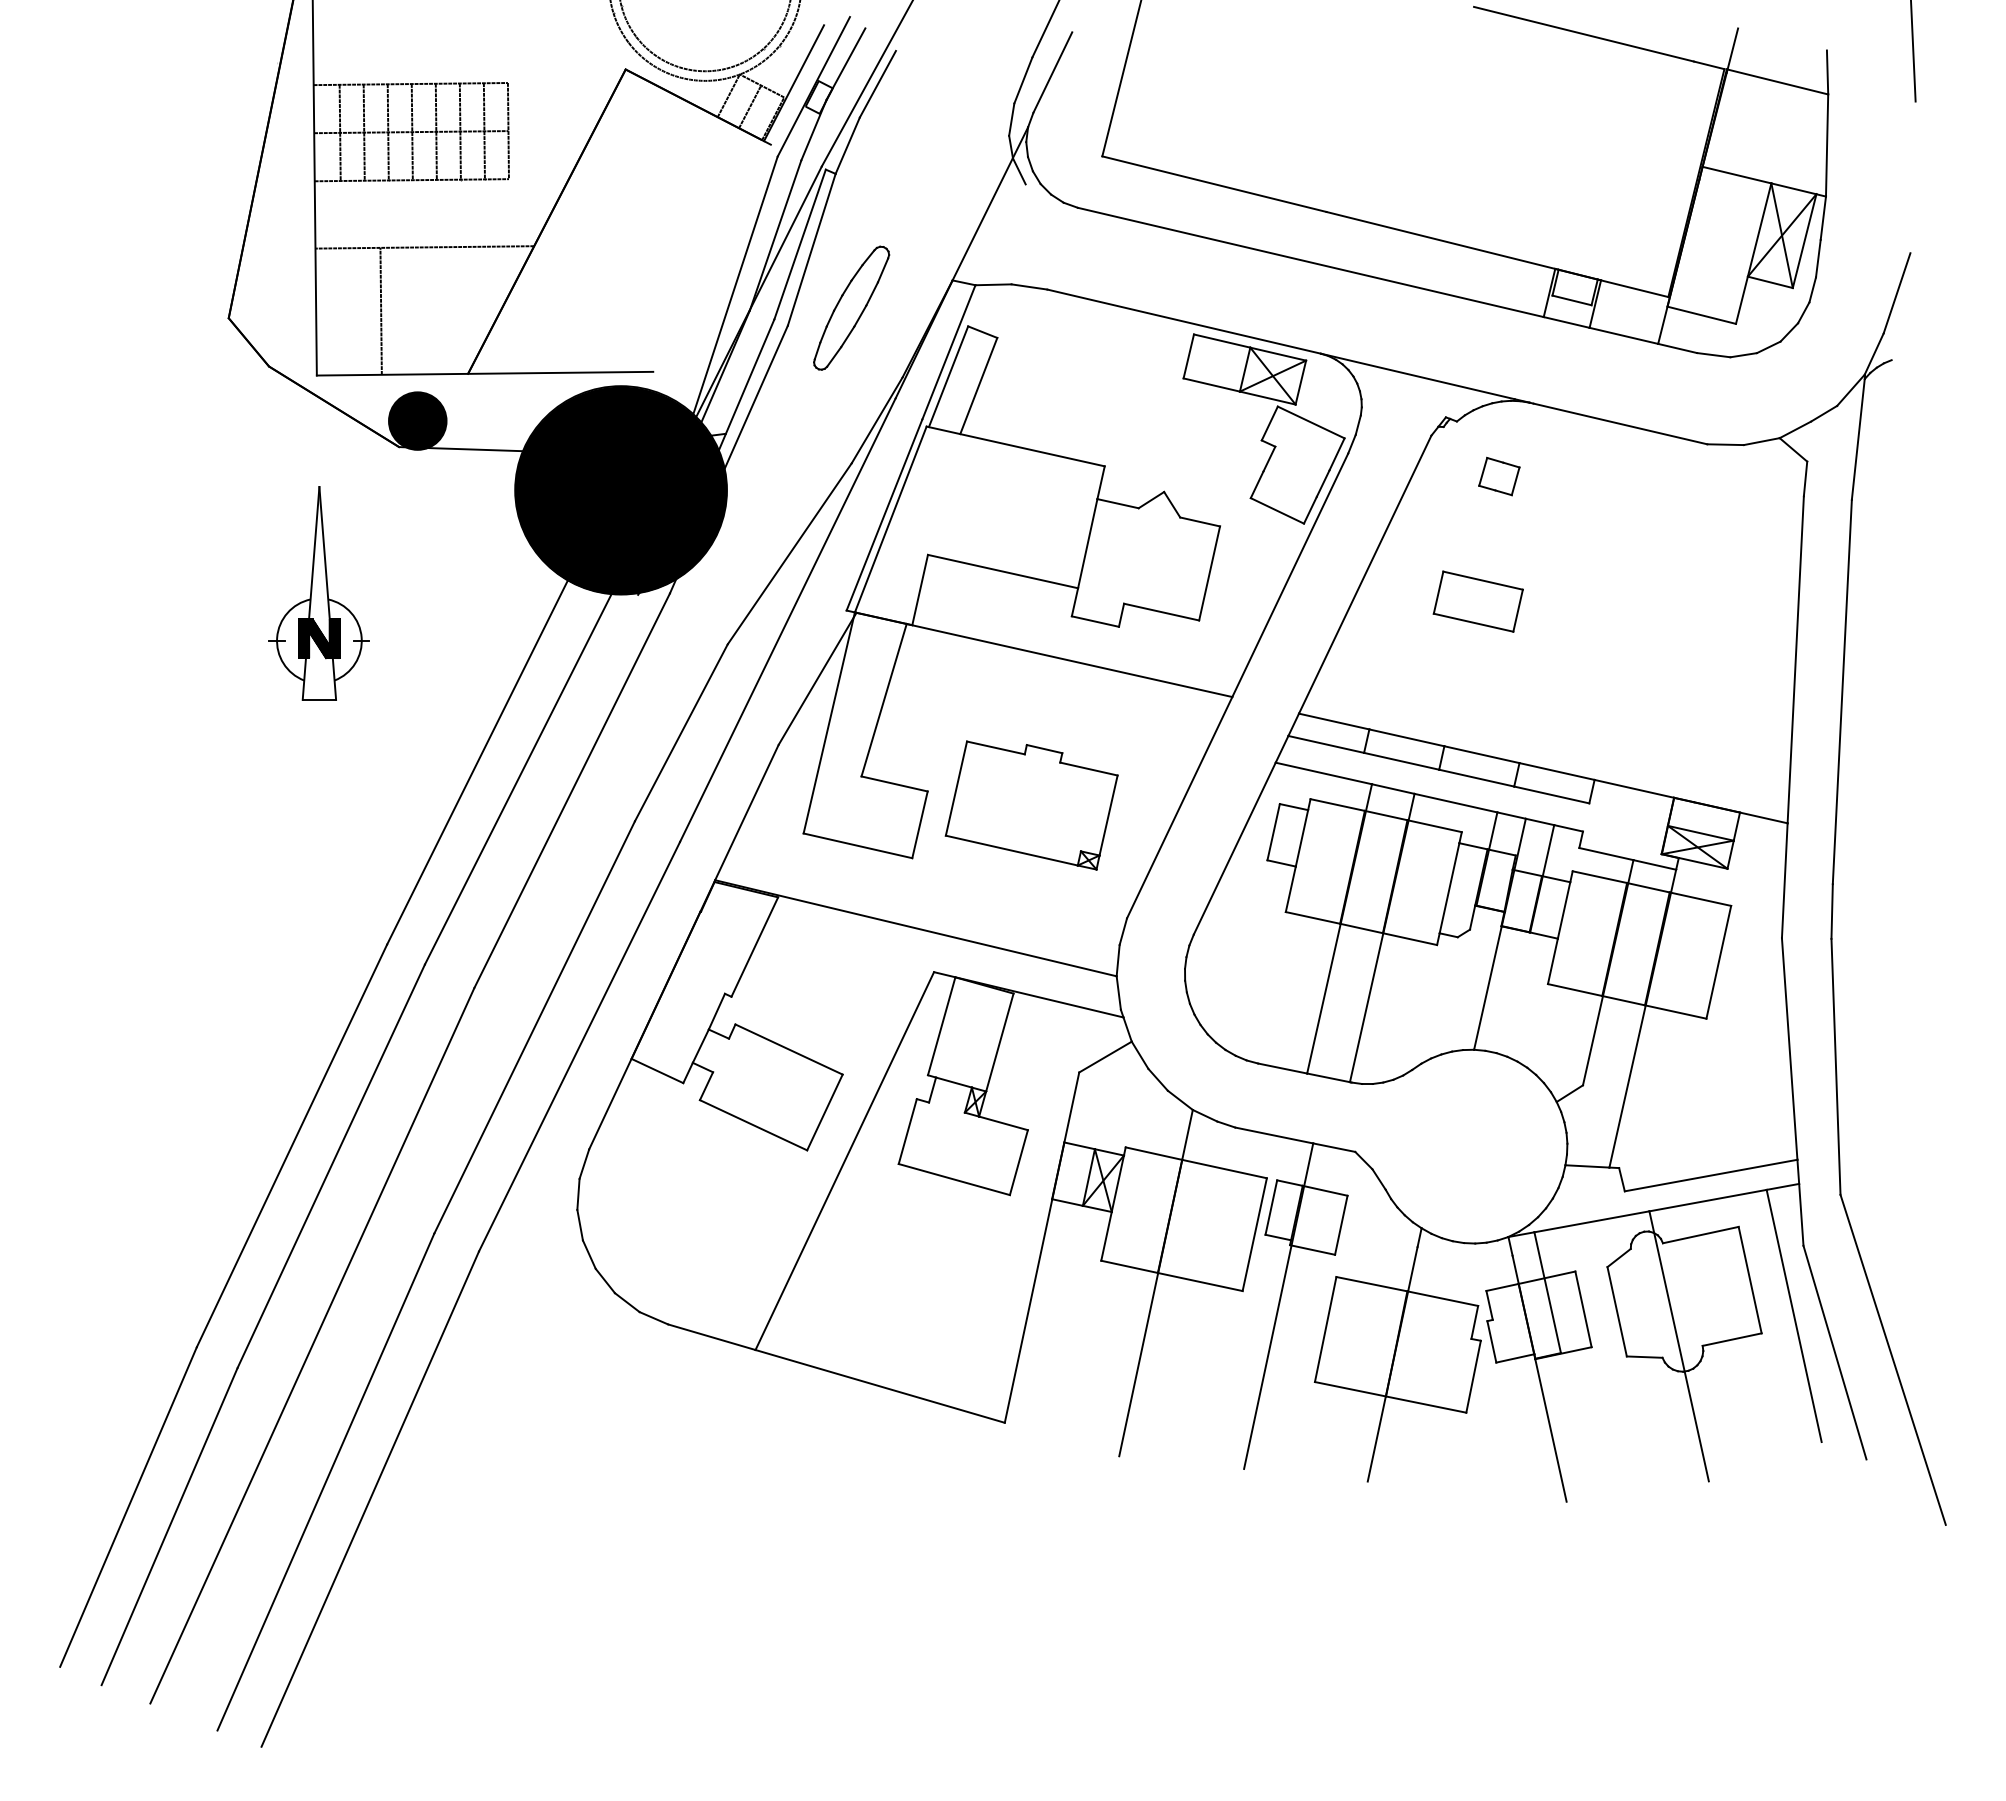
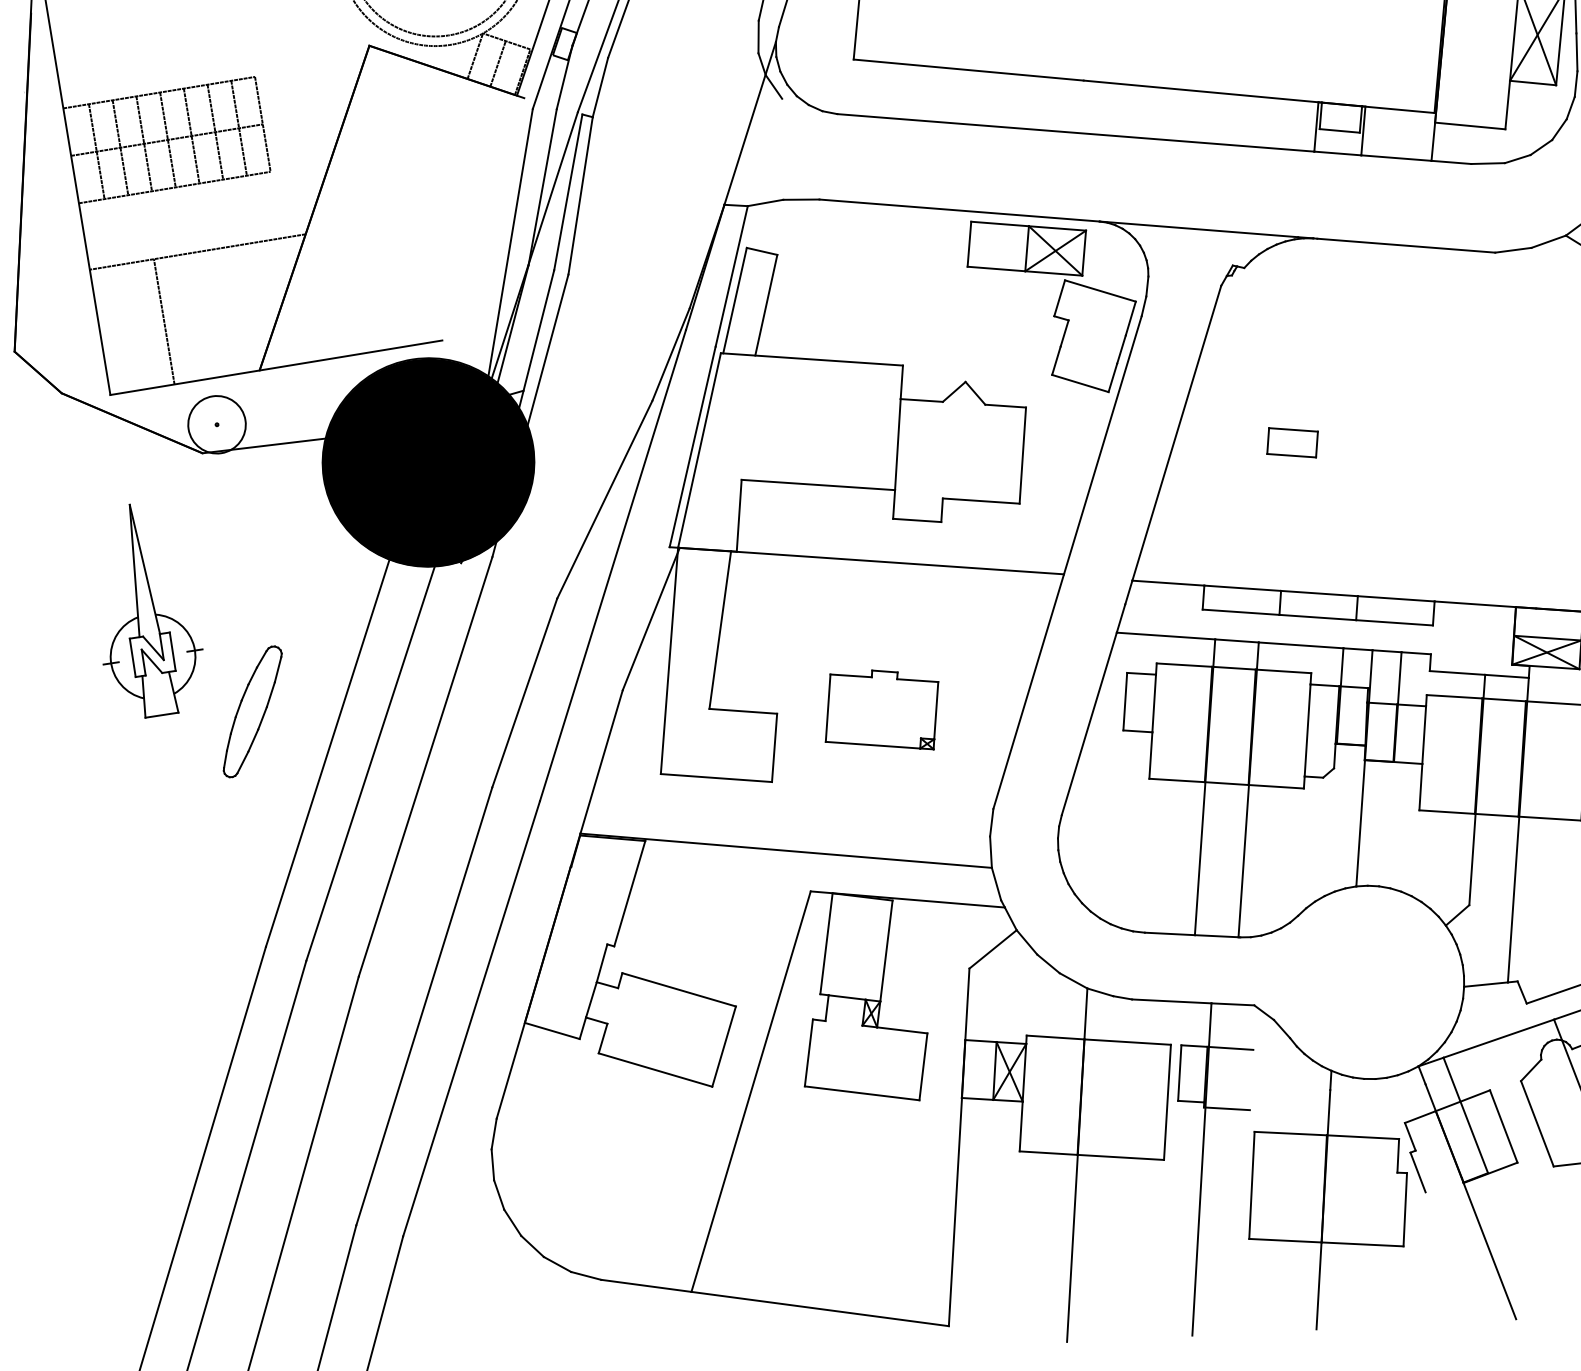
part: (851, 307) -> (252, 711), moved
fill: (417, 421) -> (216, 425), removed
part: (1499, 476) -> (1294, 315), removed
part: (1477, 601) -> (1291, 442), size x0.6
hatch: (319, 638) -> (152, 654), removed
line: (1326, 743) -> (1164, 606), removed
part: (1031, 805) -> (881, 711), size x0.7
line: (1341, 1224) -> (1251, 1079), removed
line: (1515, 1358) -> (1443, 1185), removed

